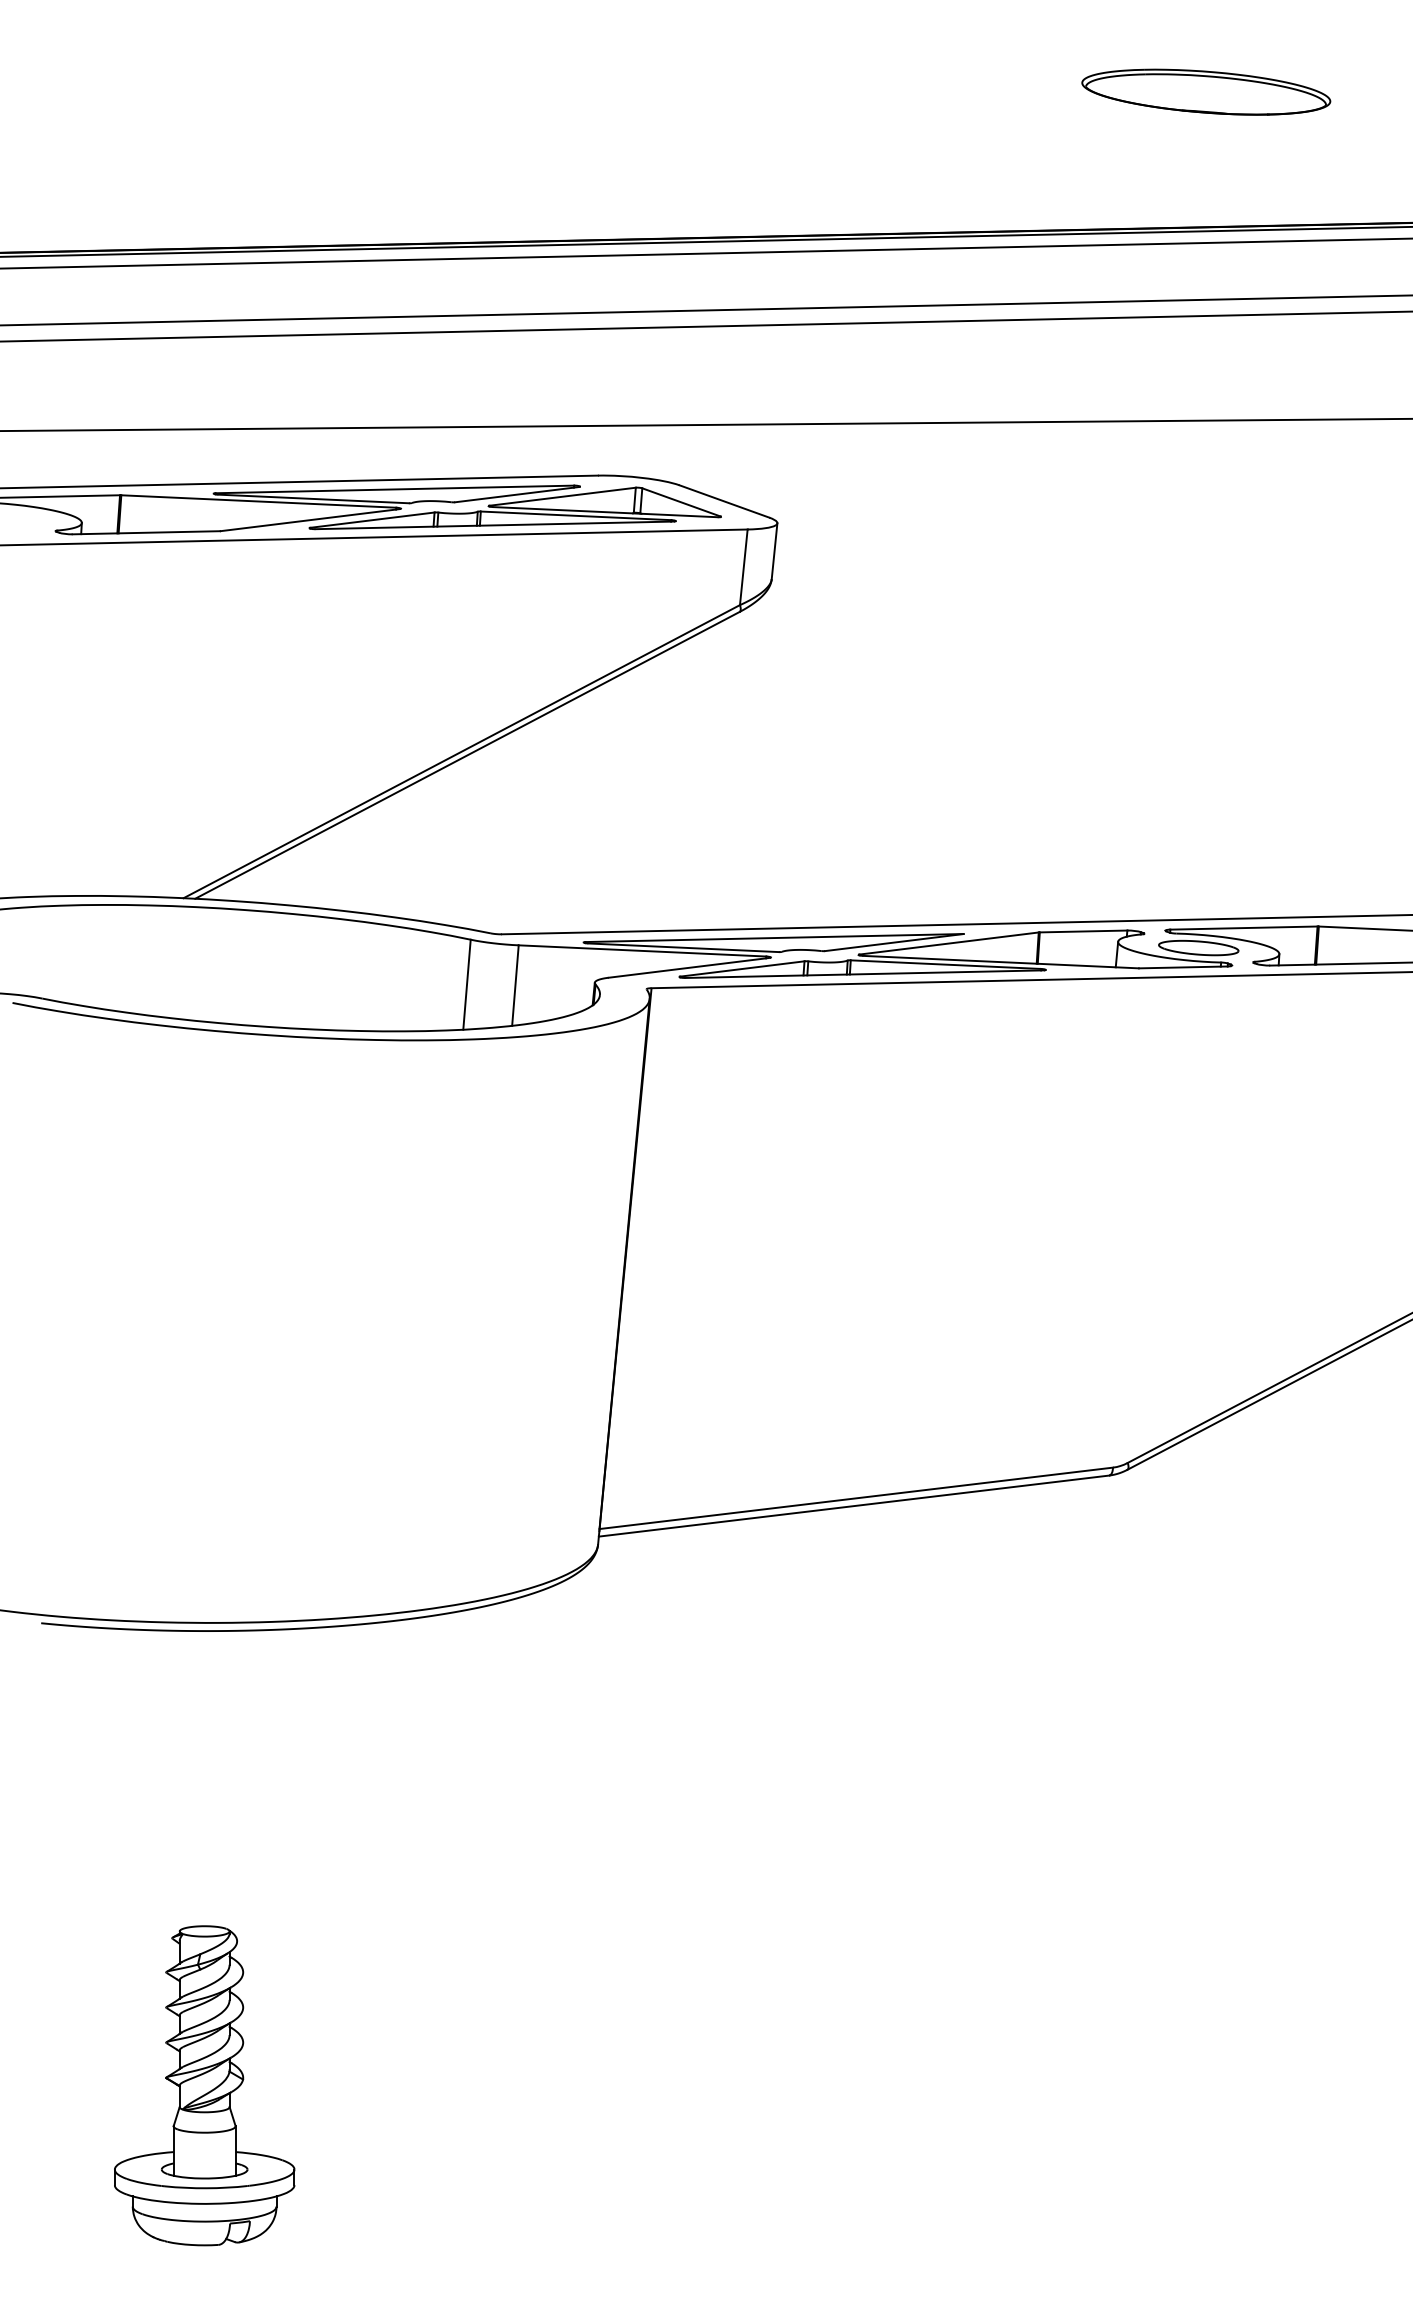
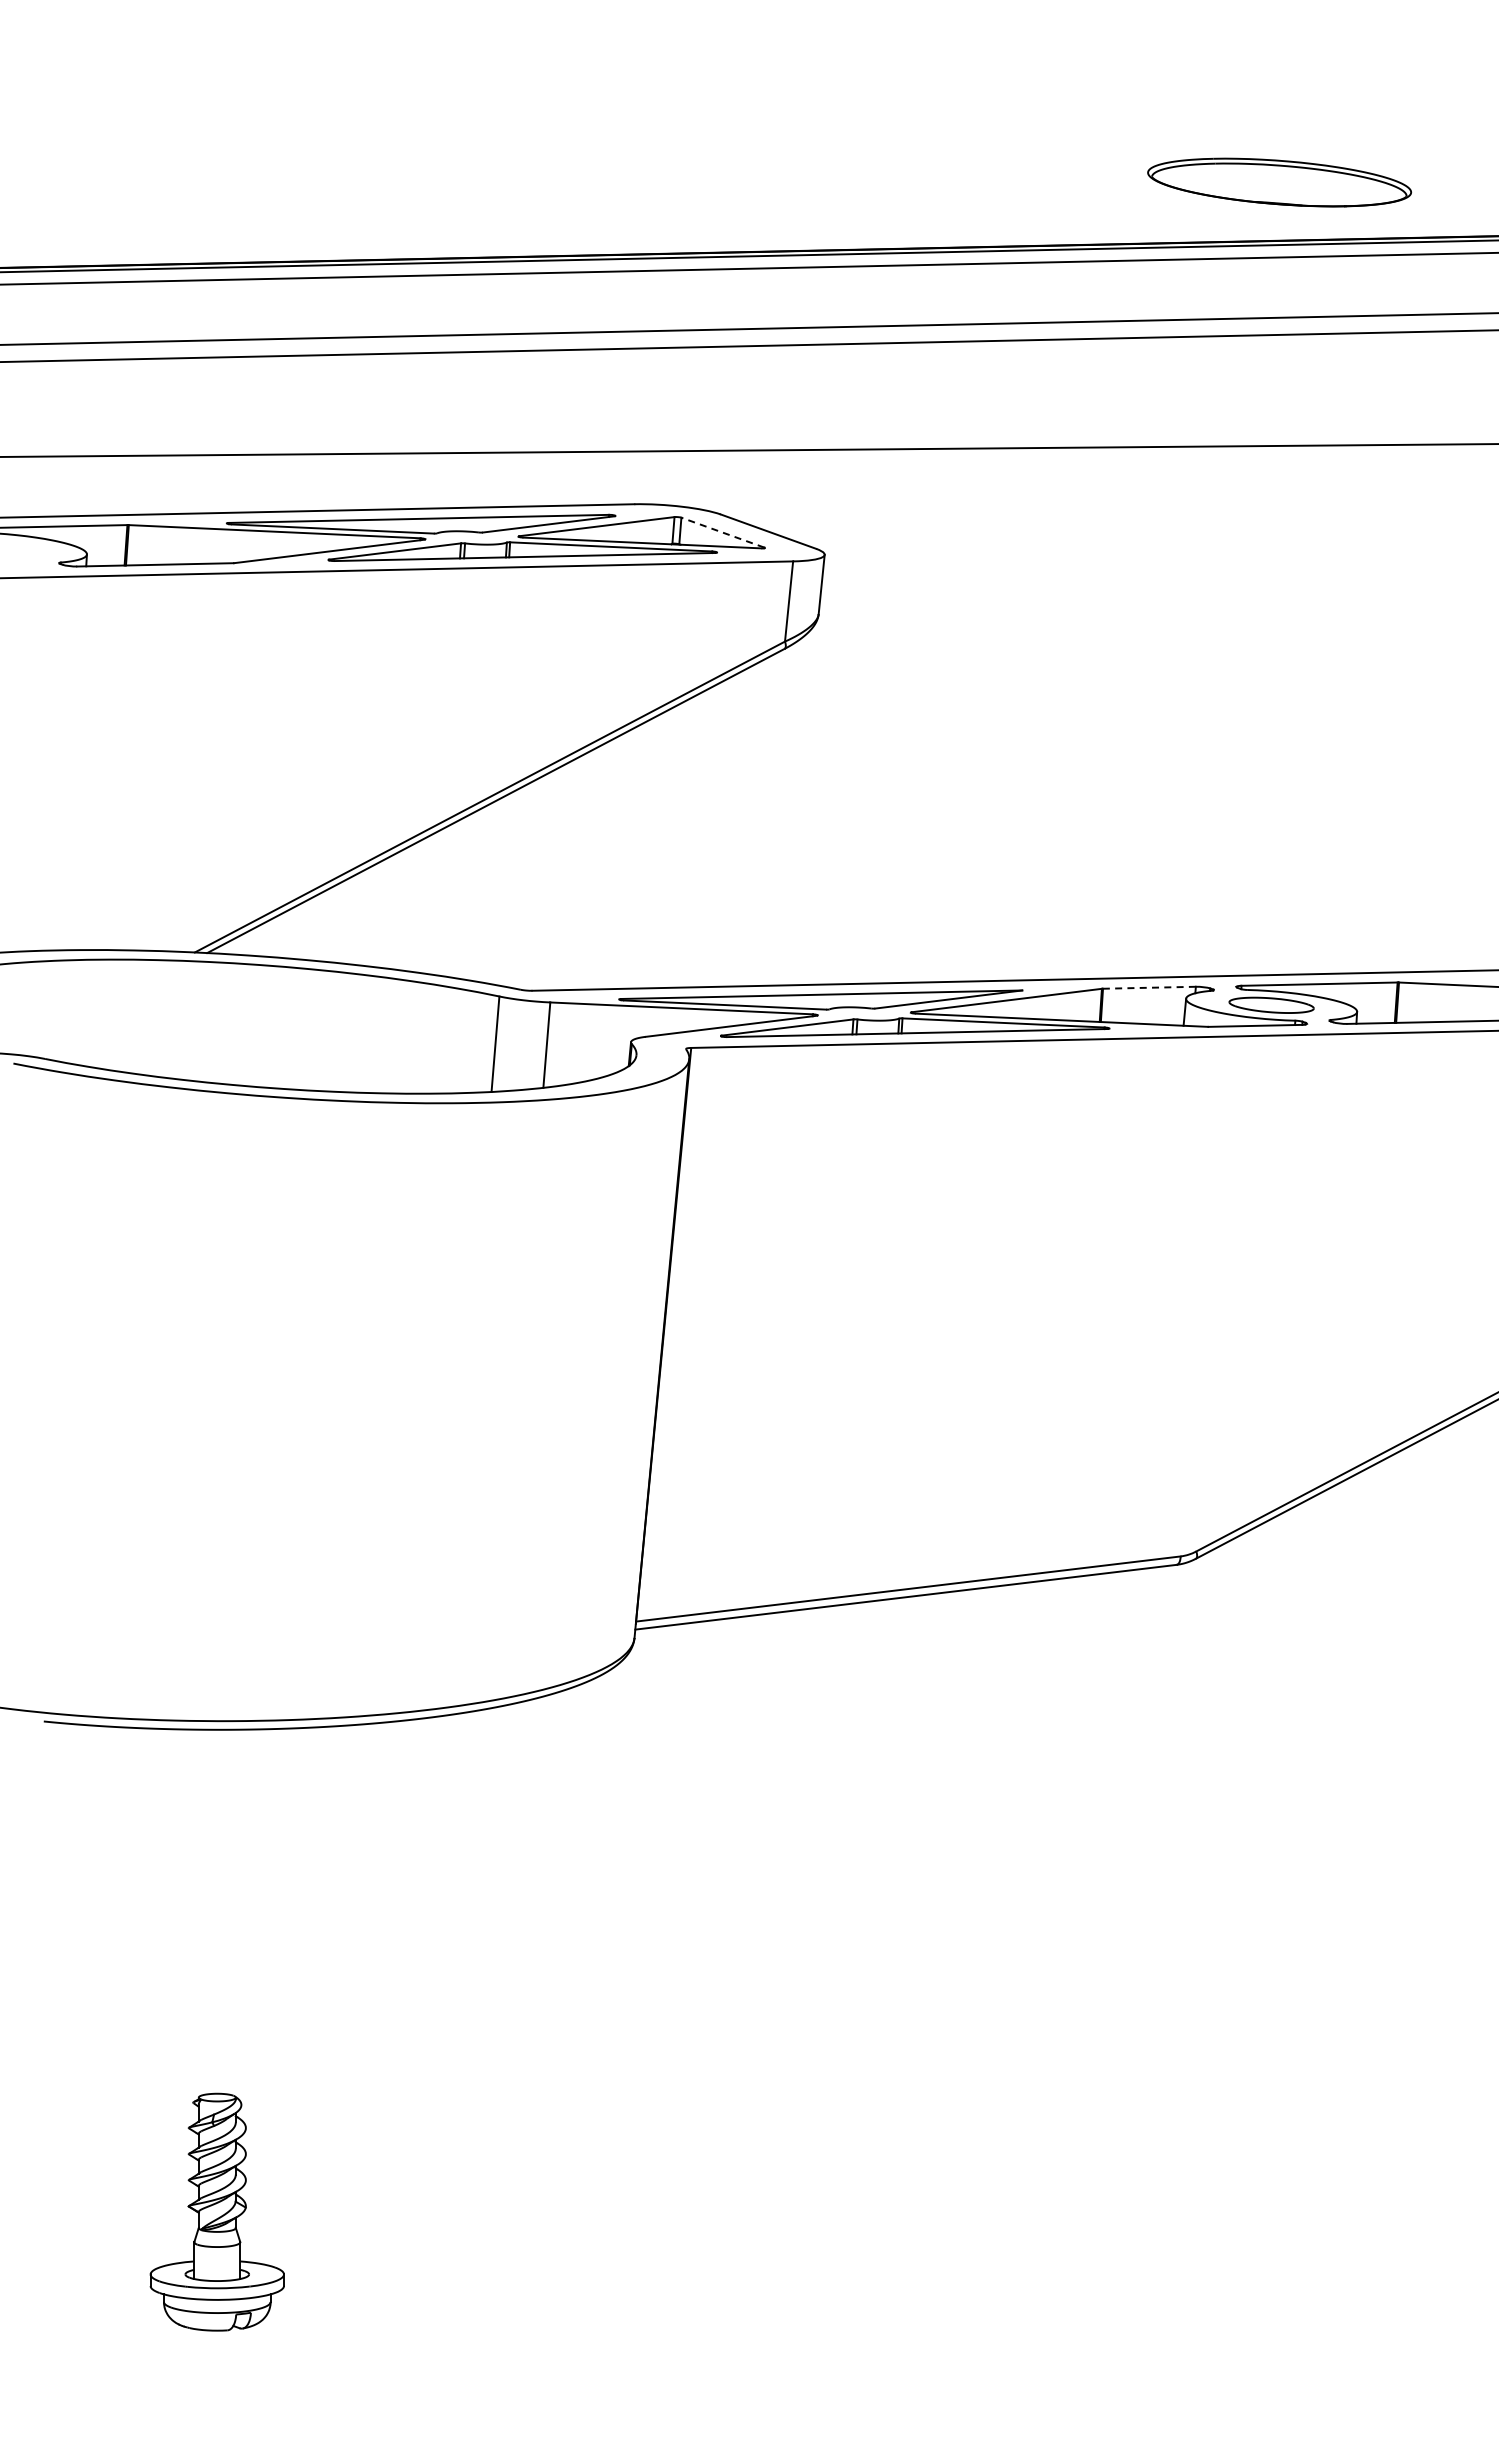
part: (1206, 92) -> (1279, 182), moved
line: (681, 502) -> (722, 532), solid -> dashed
line: (1082, 931) -> (1148, 987), solid -> dashed
part: (204, 2086) -> (217, 2212), size x0.7

